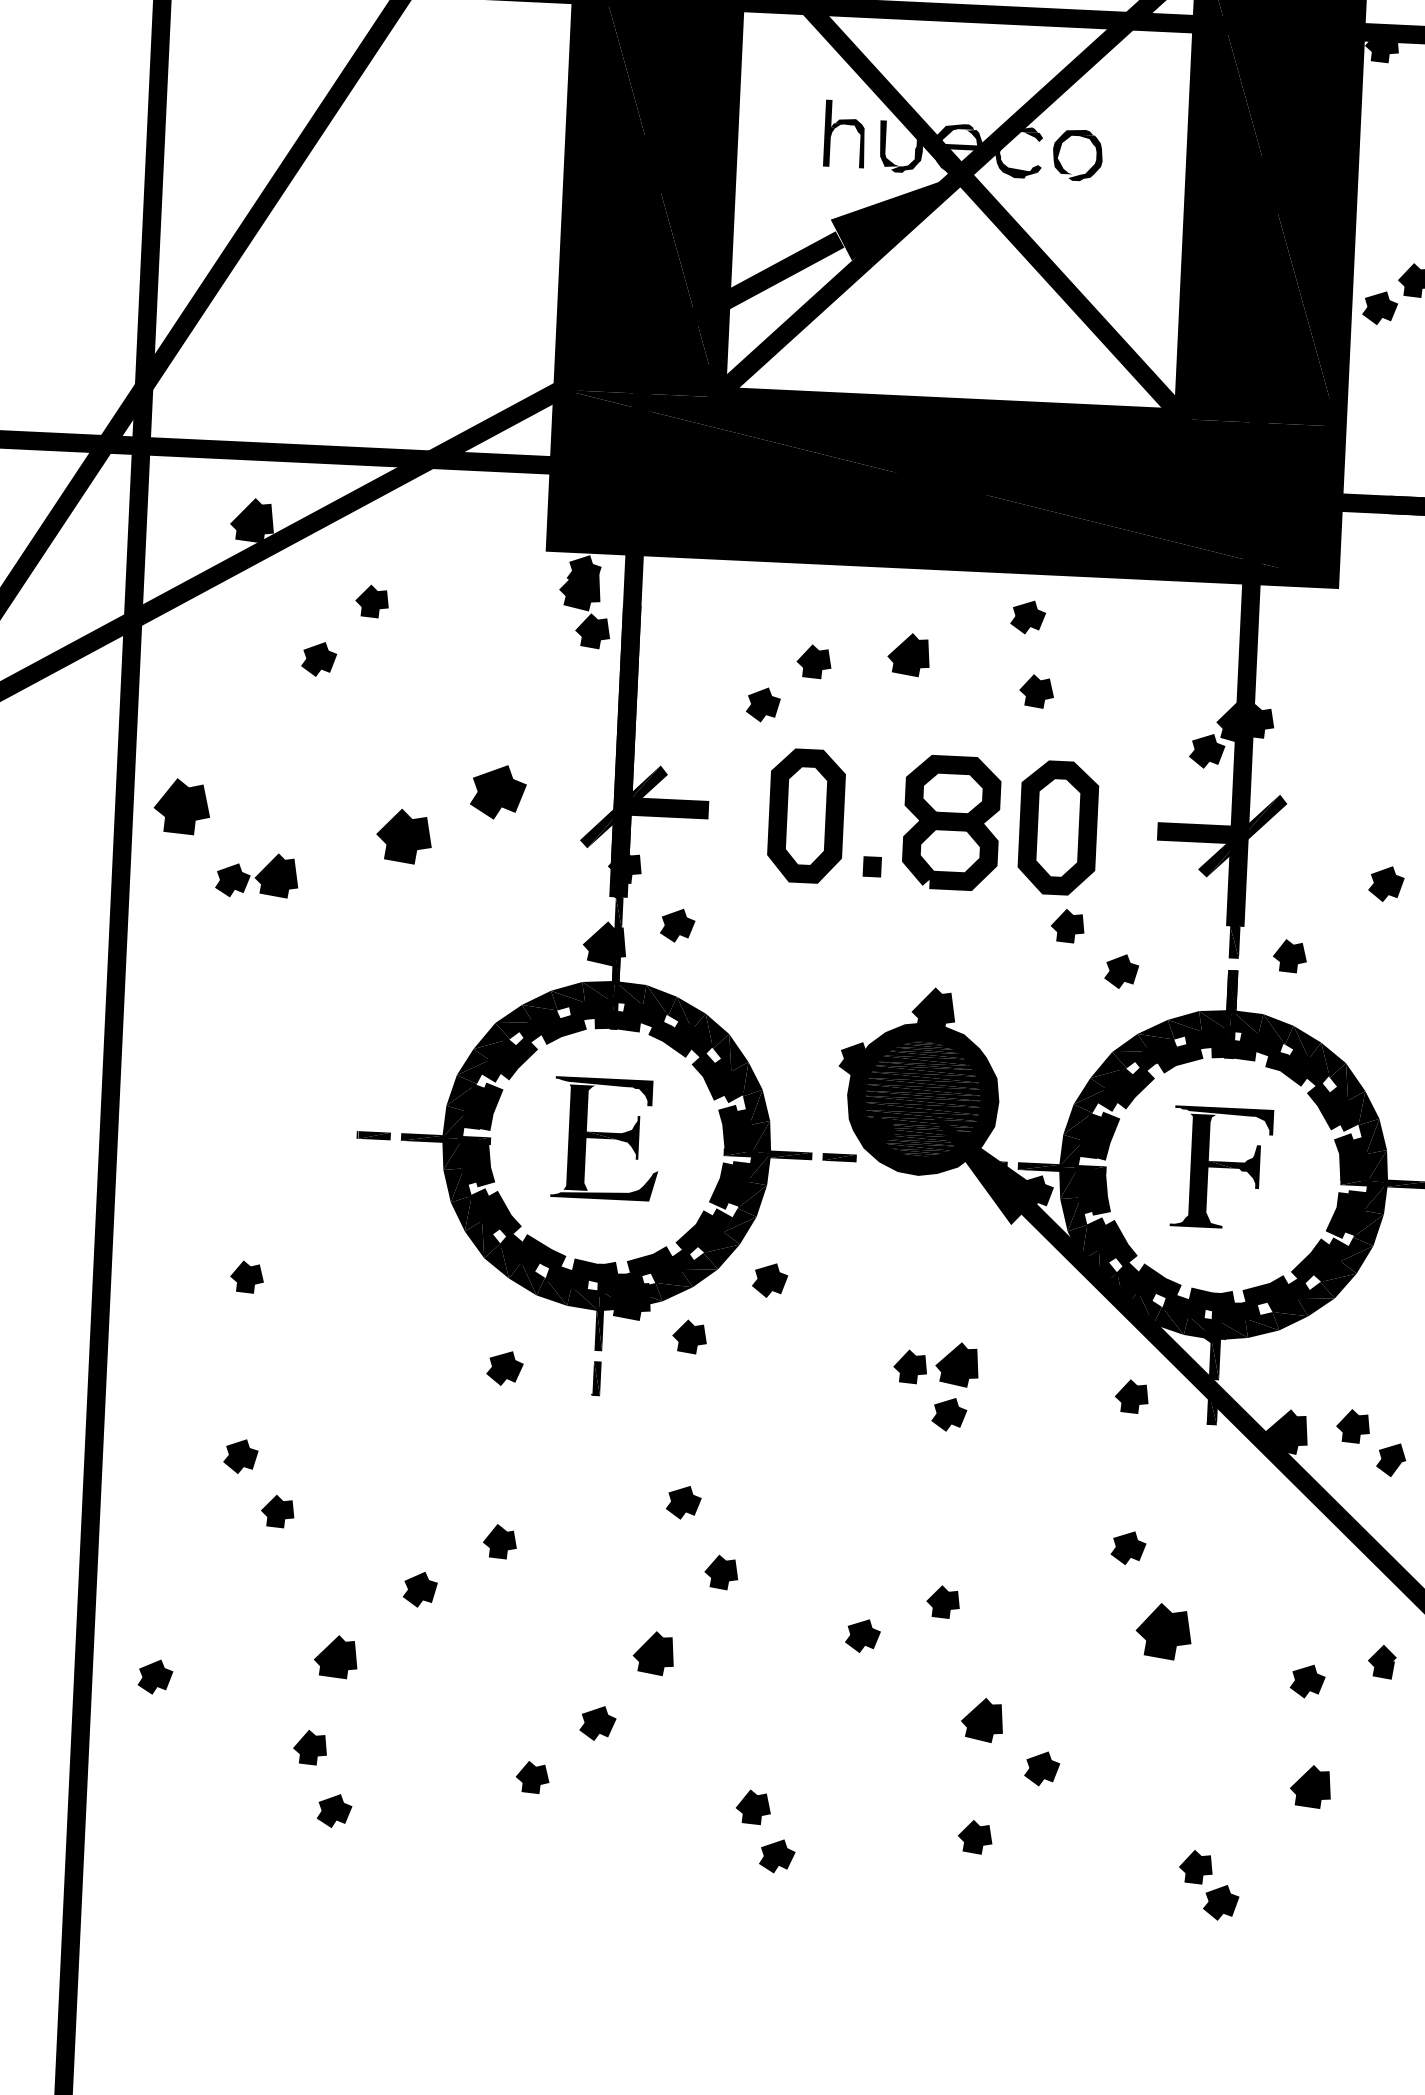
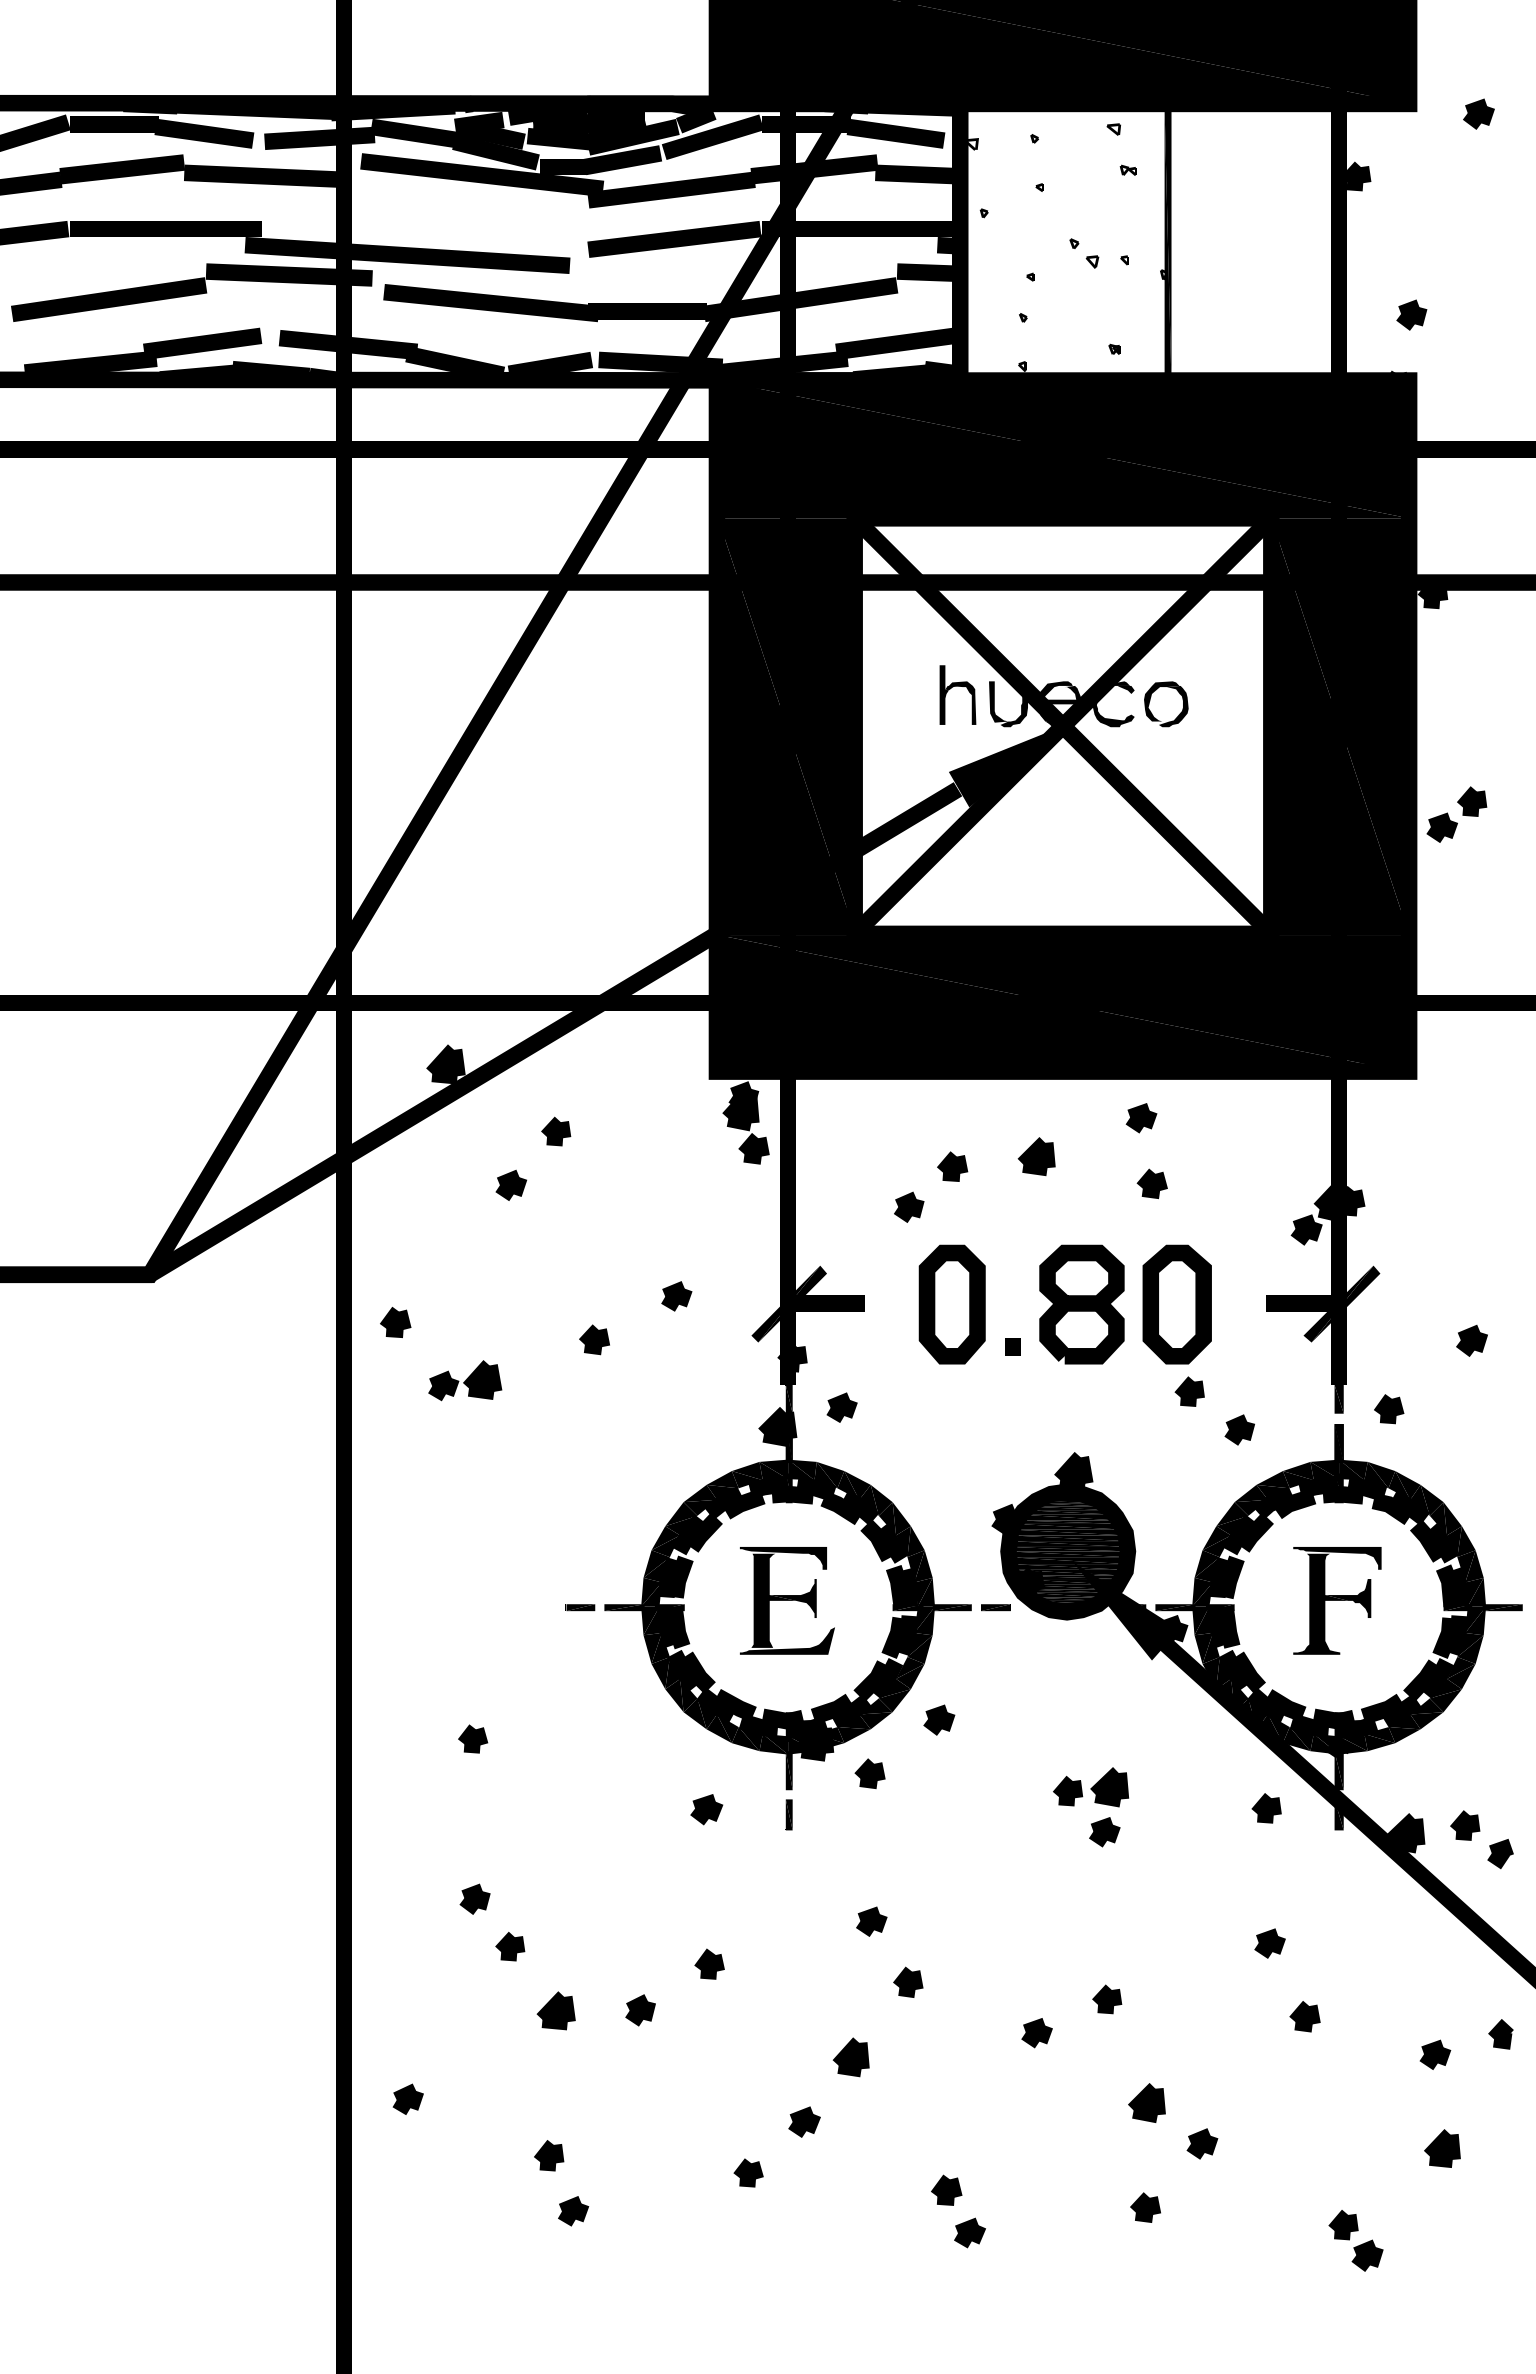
part: (498, 792) -> (676, 1296), size x0.62
part: (182, 806) -> (395, 1322), size x0.62
part: (404, 836) -> (594, 1339), size x0.62
part: (1163, 1631) -> (1304, 2016), size x0.62
part: (335, 1656) -> (555, 2010), moved

